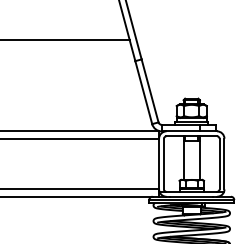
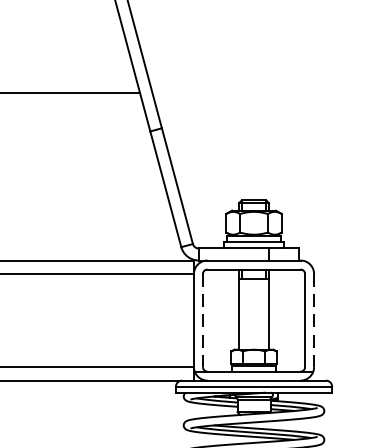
line: (164, 164) -> (203, 321), solid -> dashed
line: (224, 164) -> (314, 321), solid -> dashed

